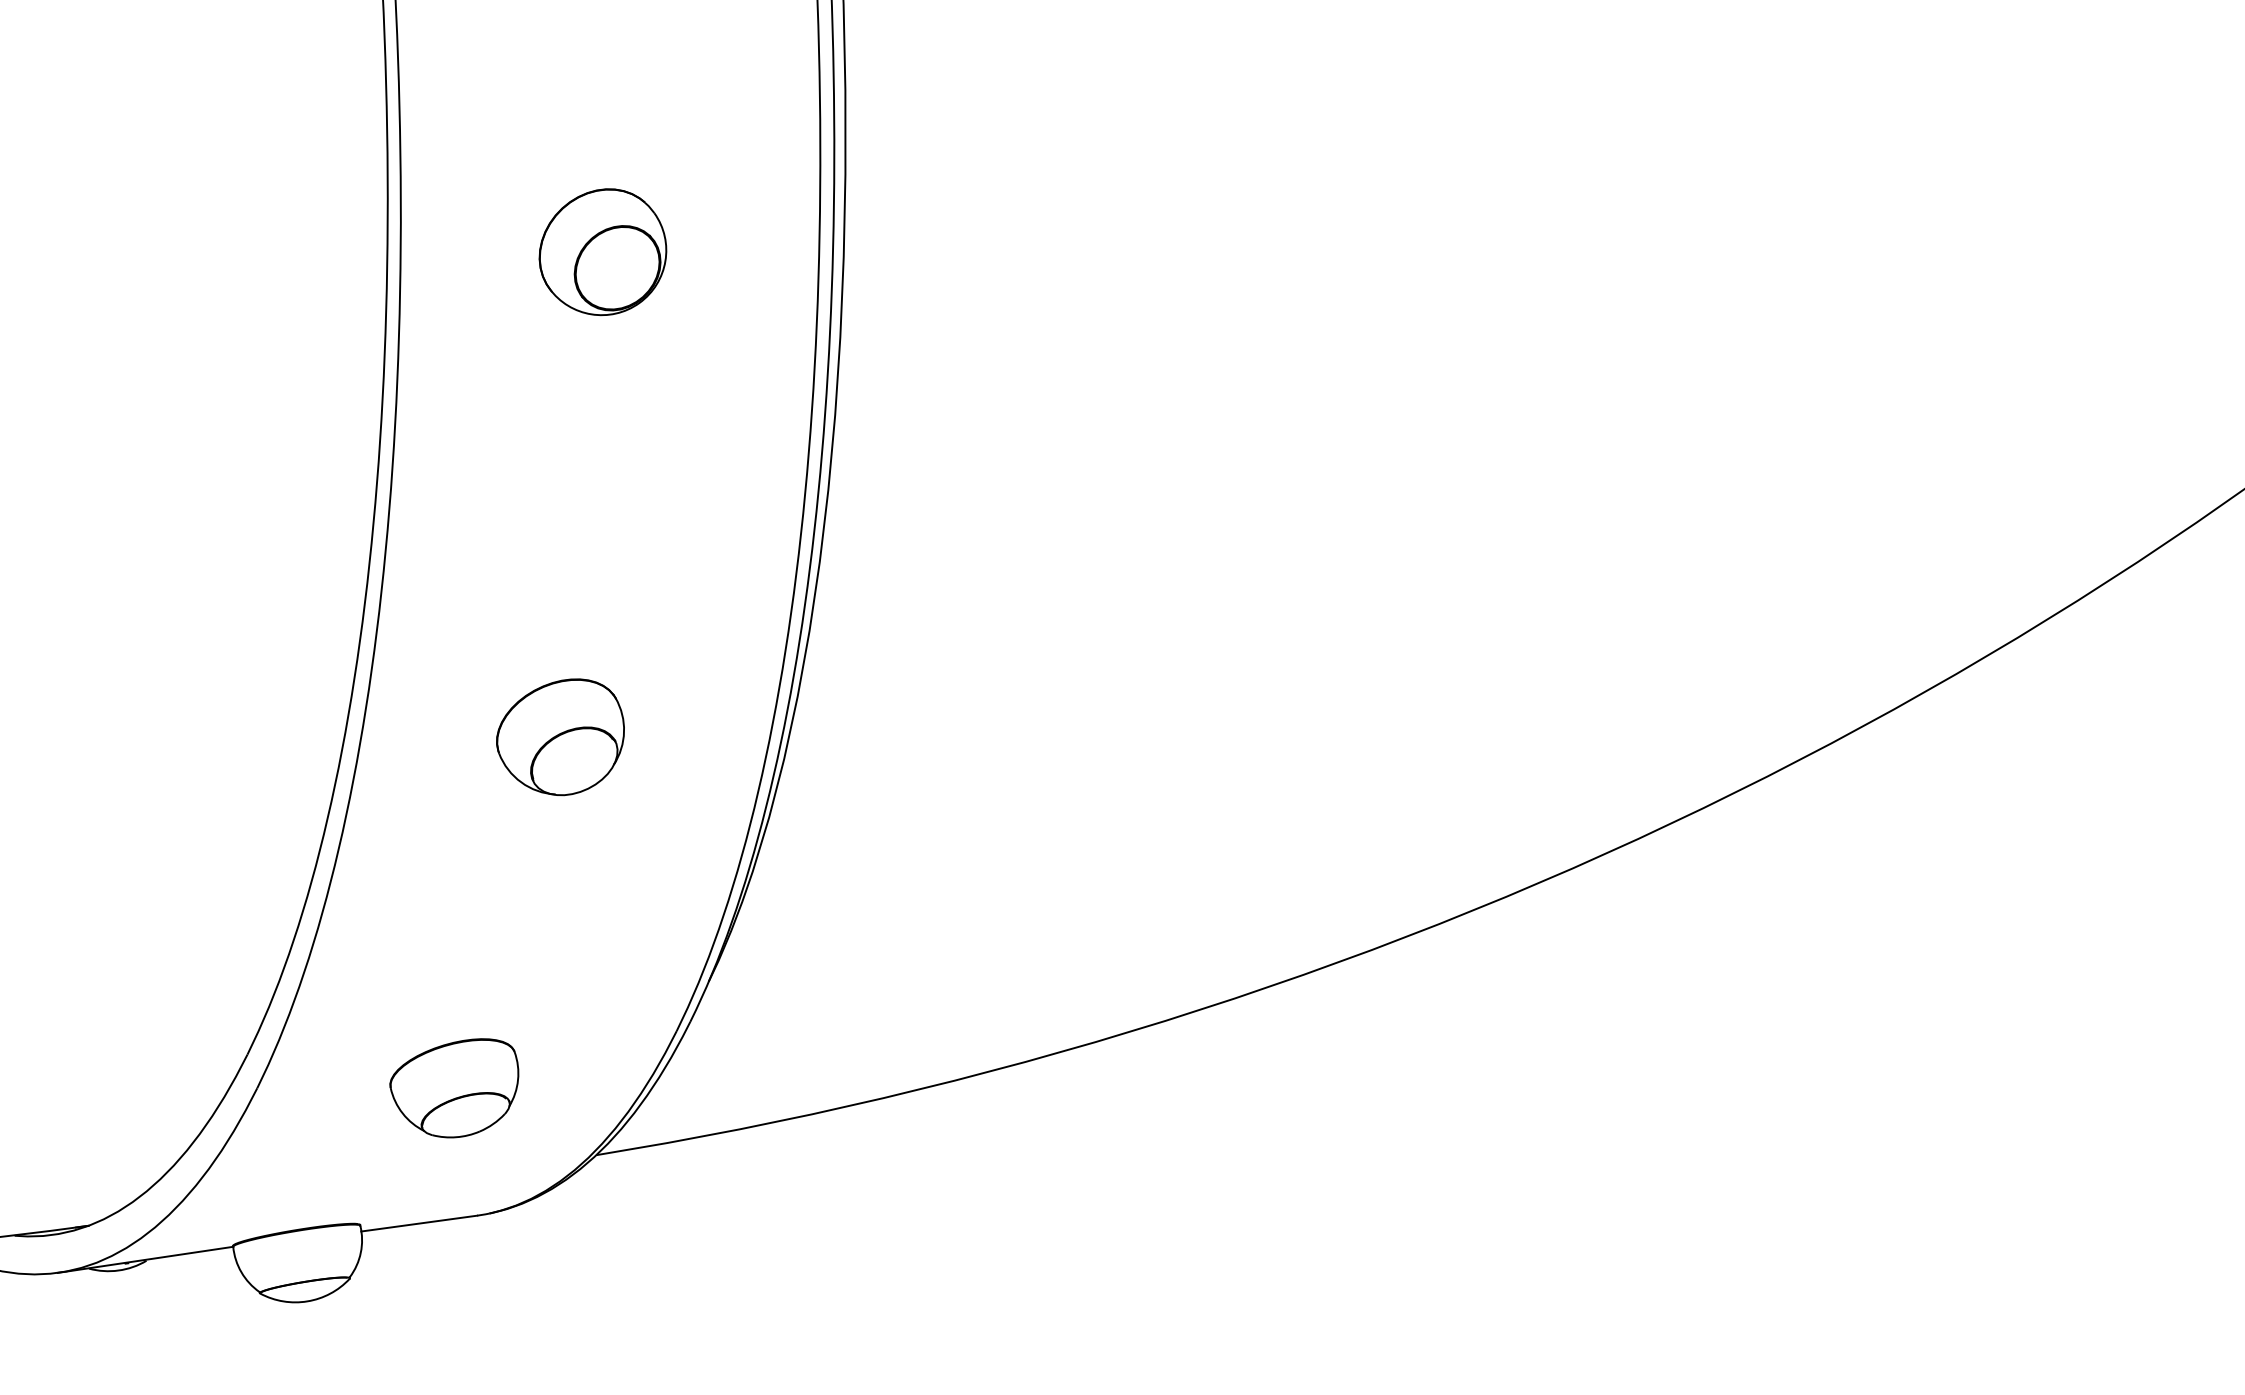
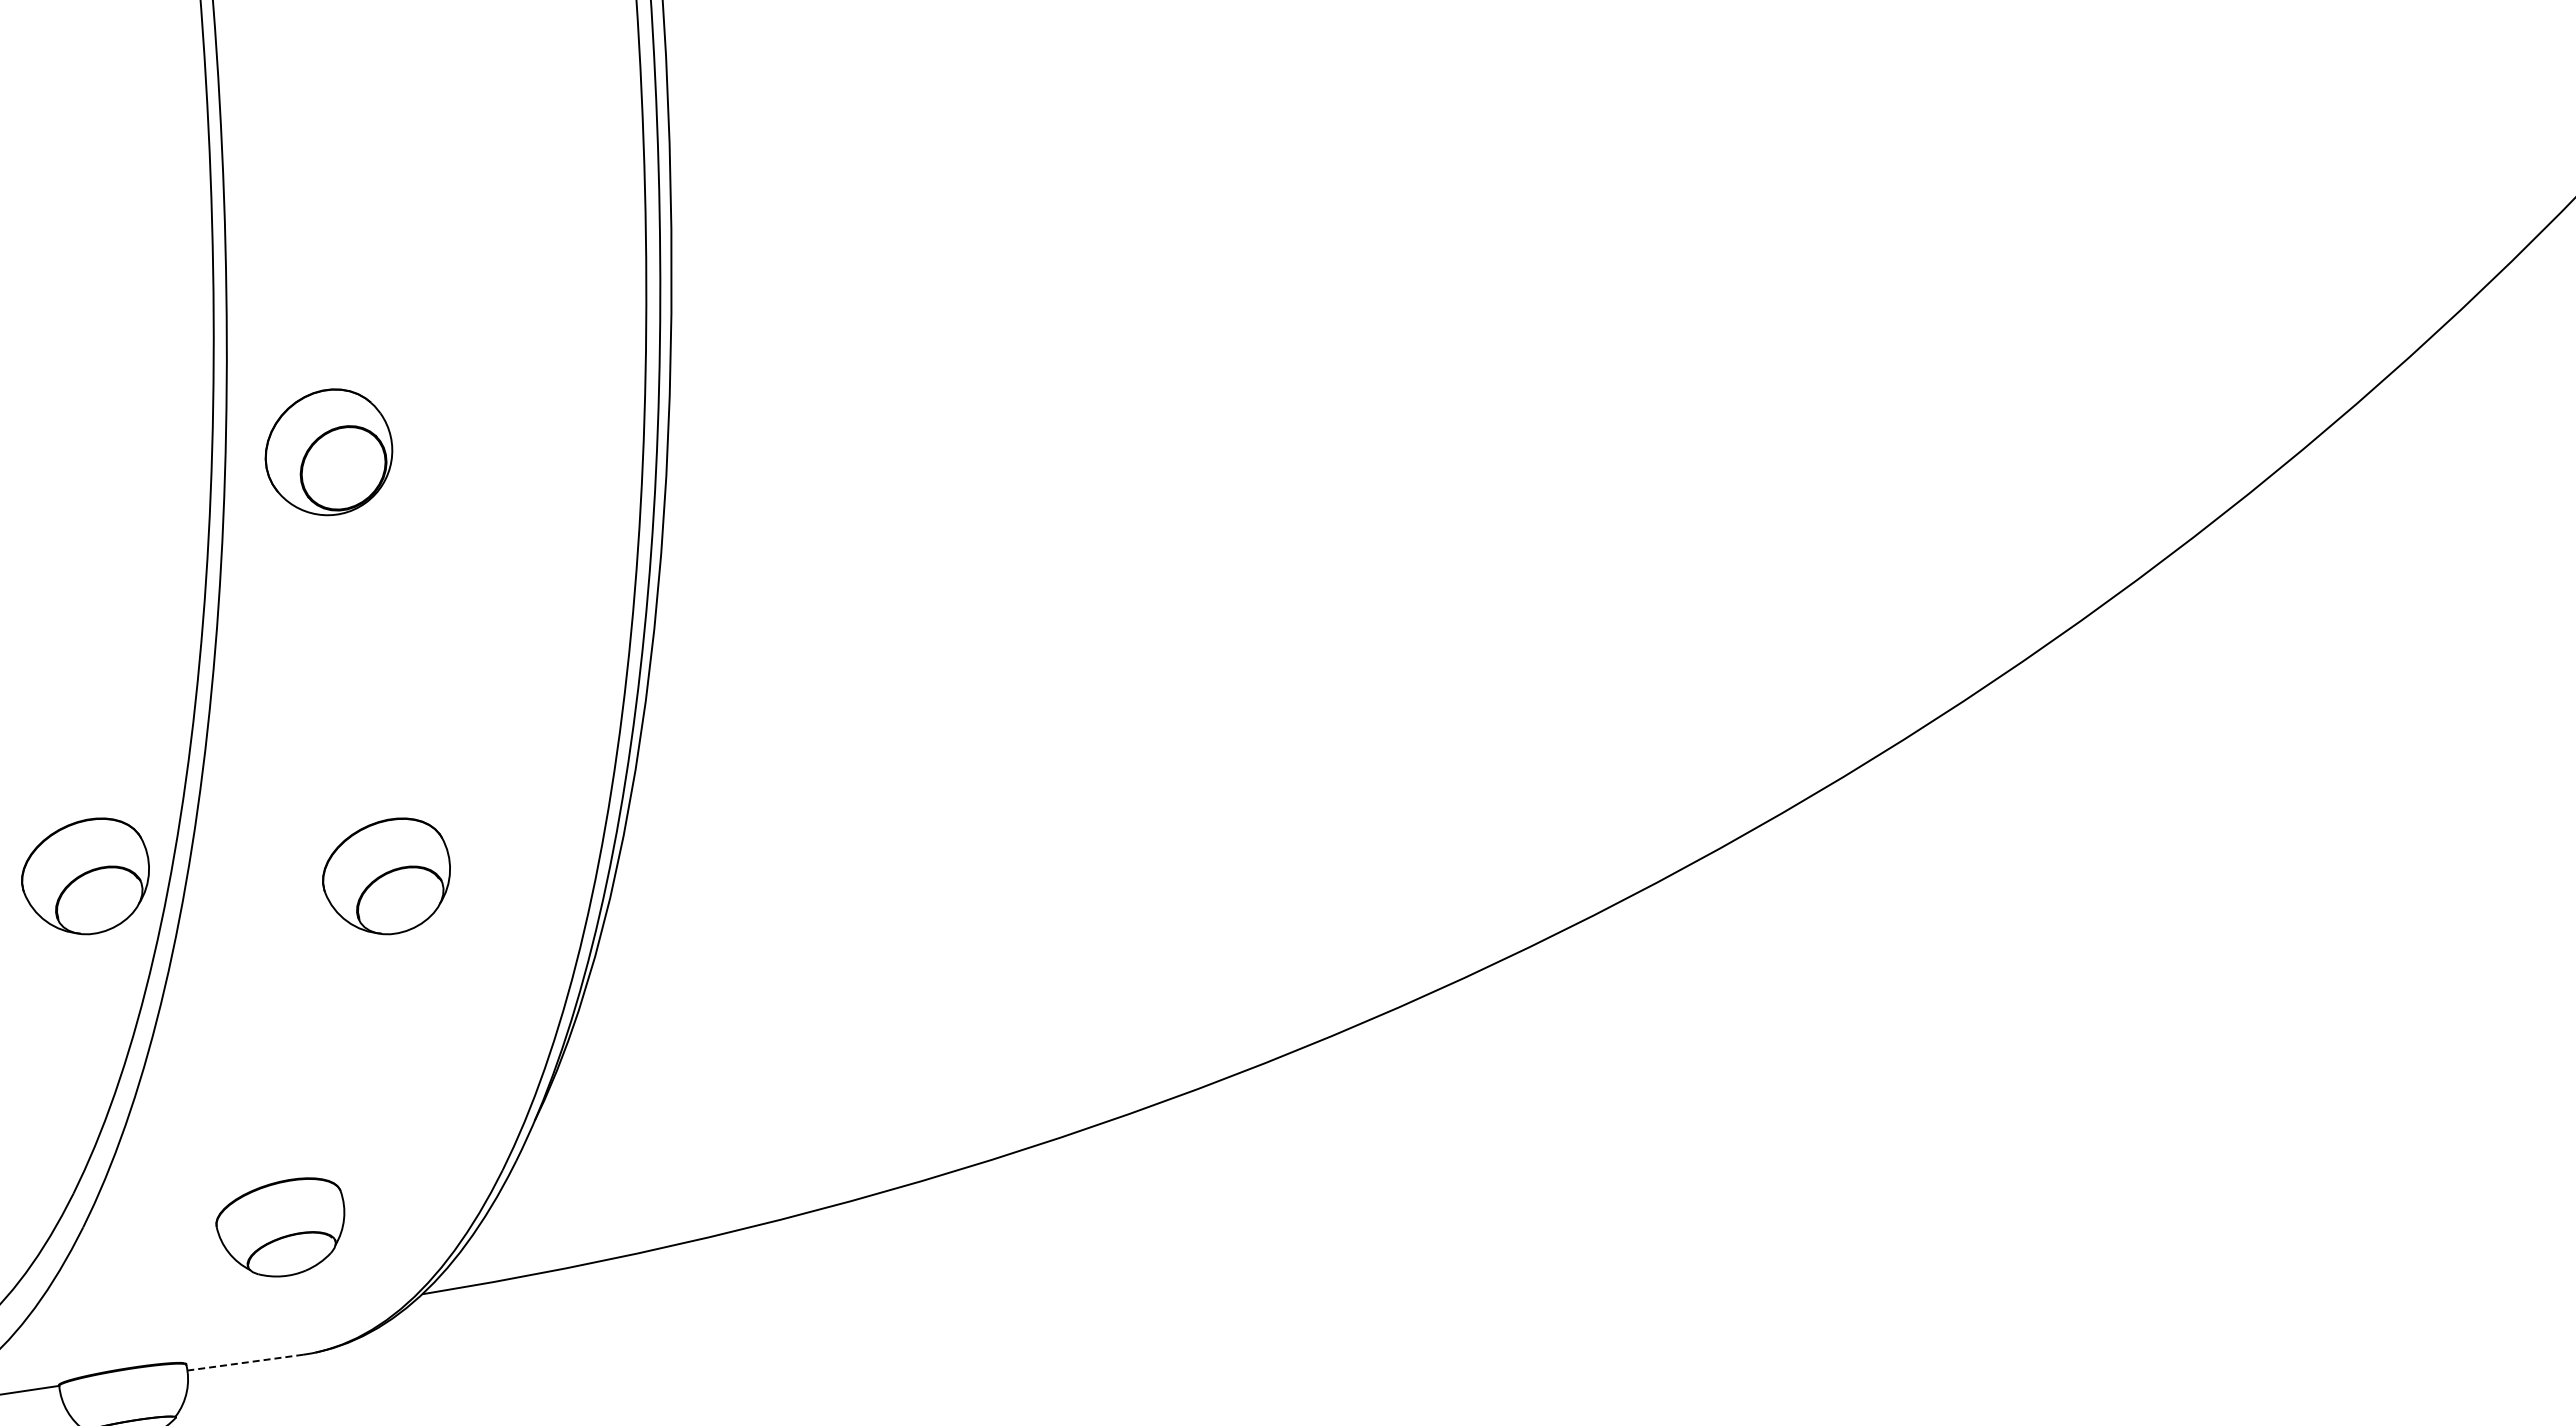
part: (602, 252) -> (328, 452), moved
part: (259, 737) -> (85, 876), added
line: (419, 1223) -> (245, 1362), solid -> dashed

